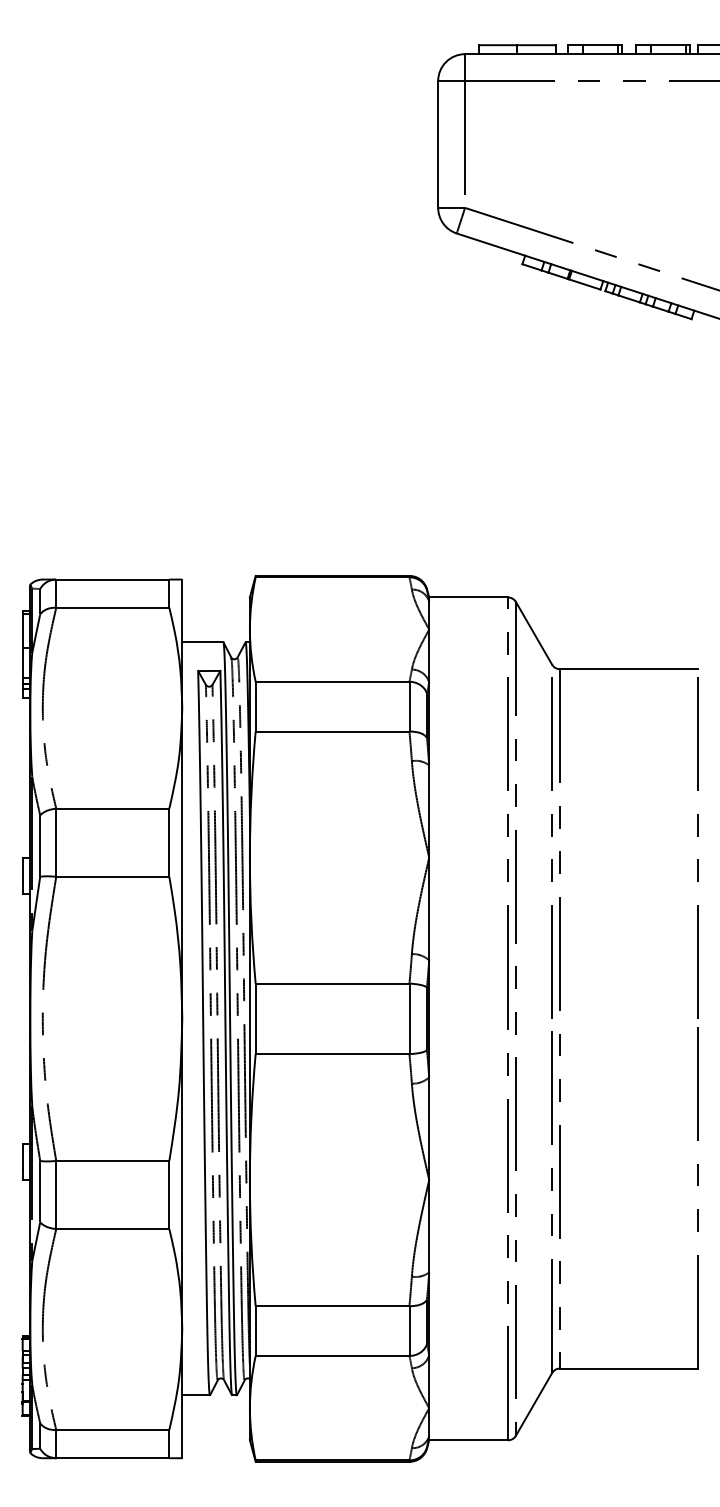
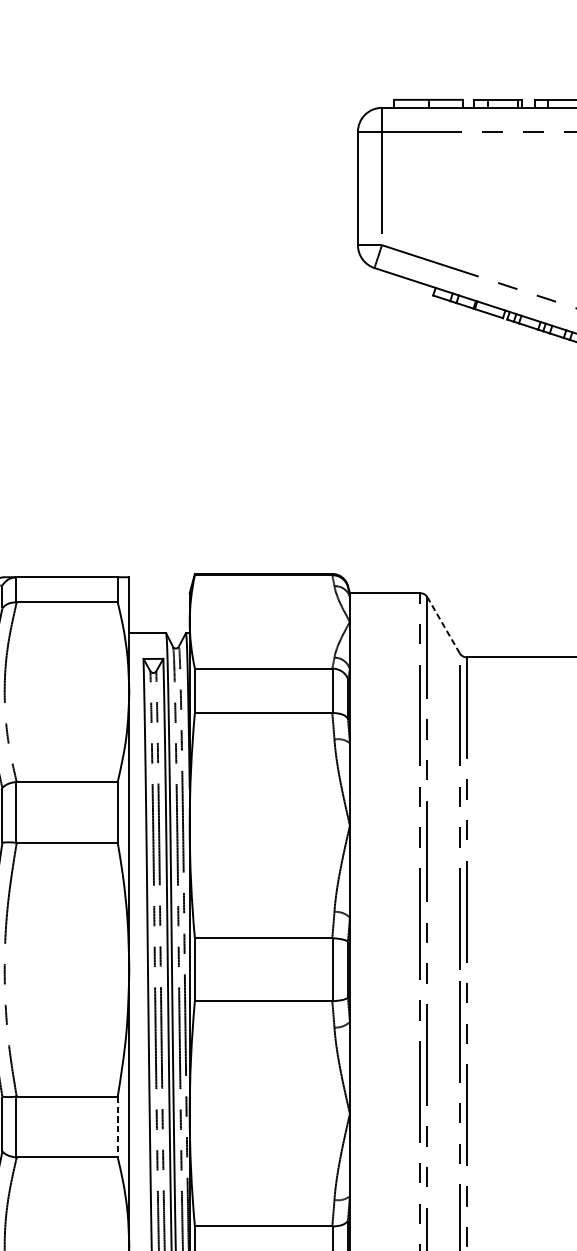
line: (533, 632) -> (443, 624), solid -> dashed
line: (169, 1195) -> (117, 1127), solid -> dashed

